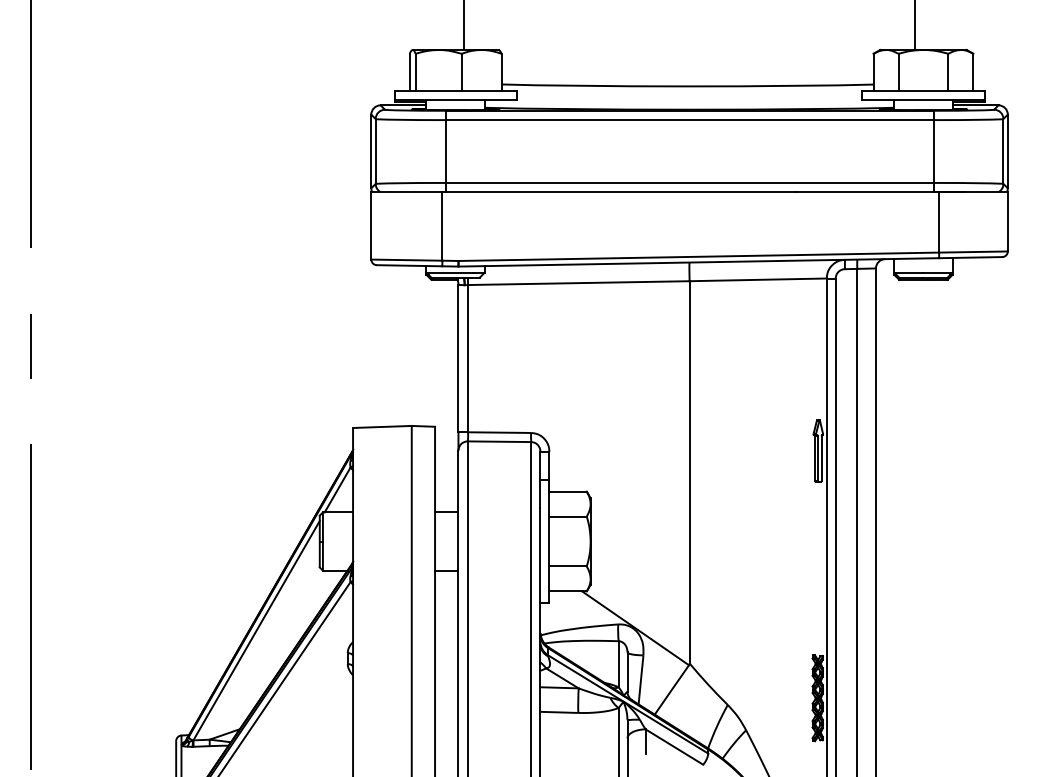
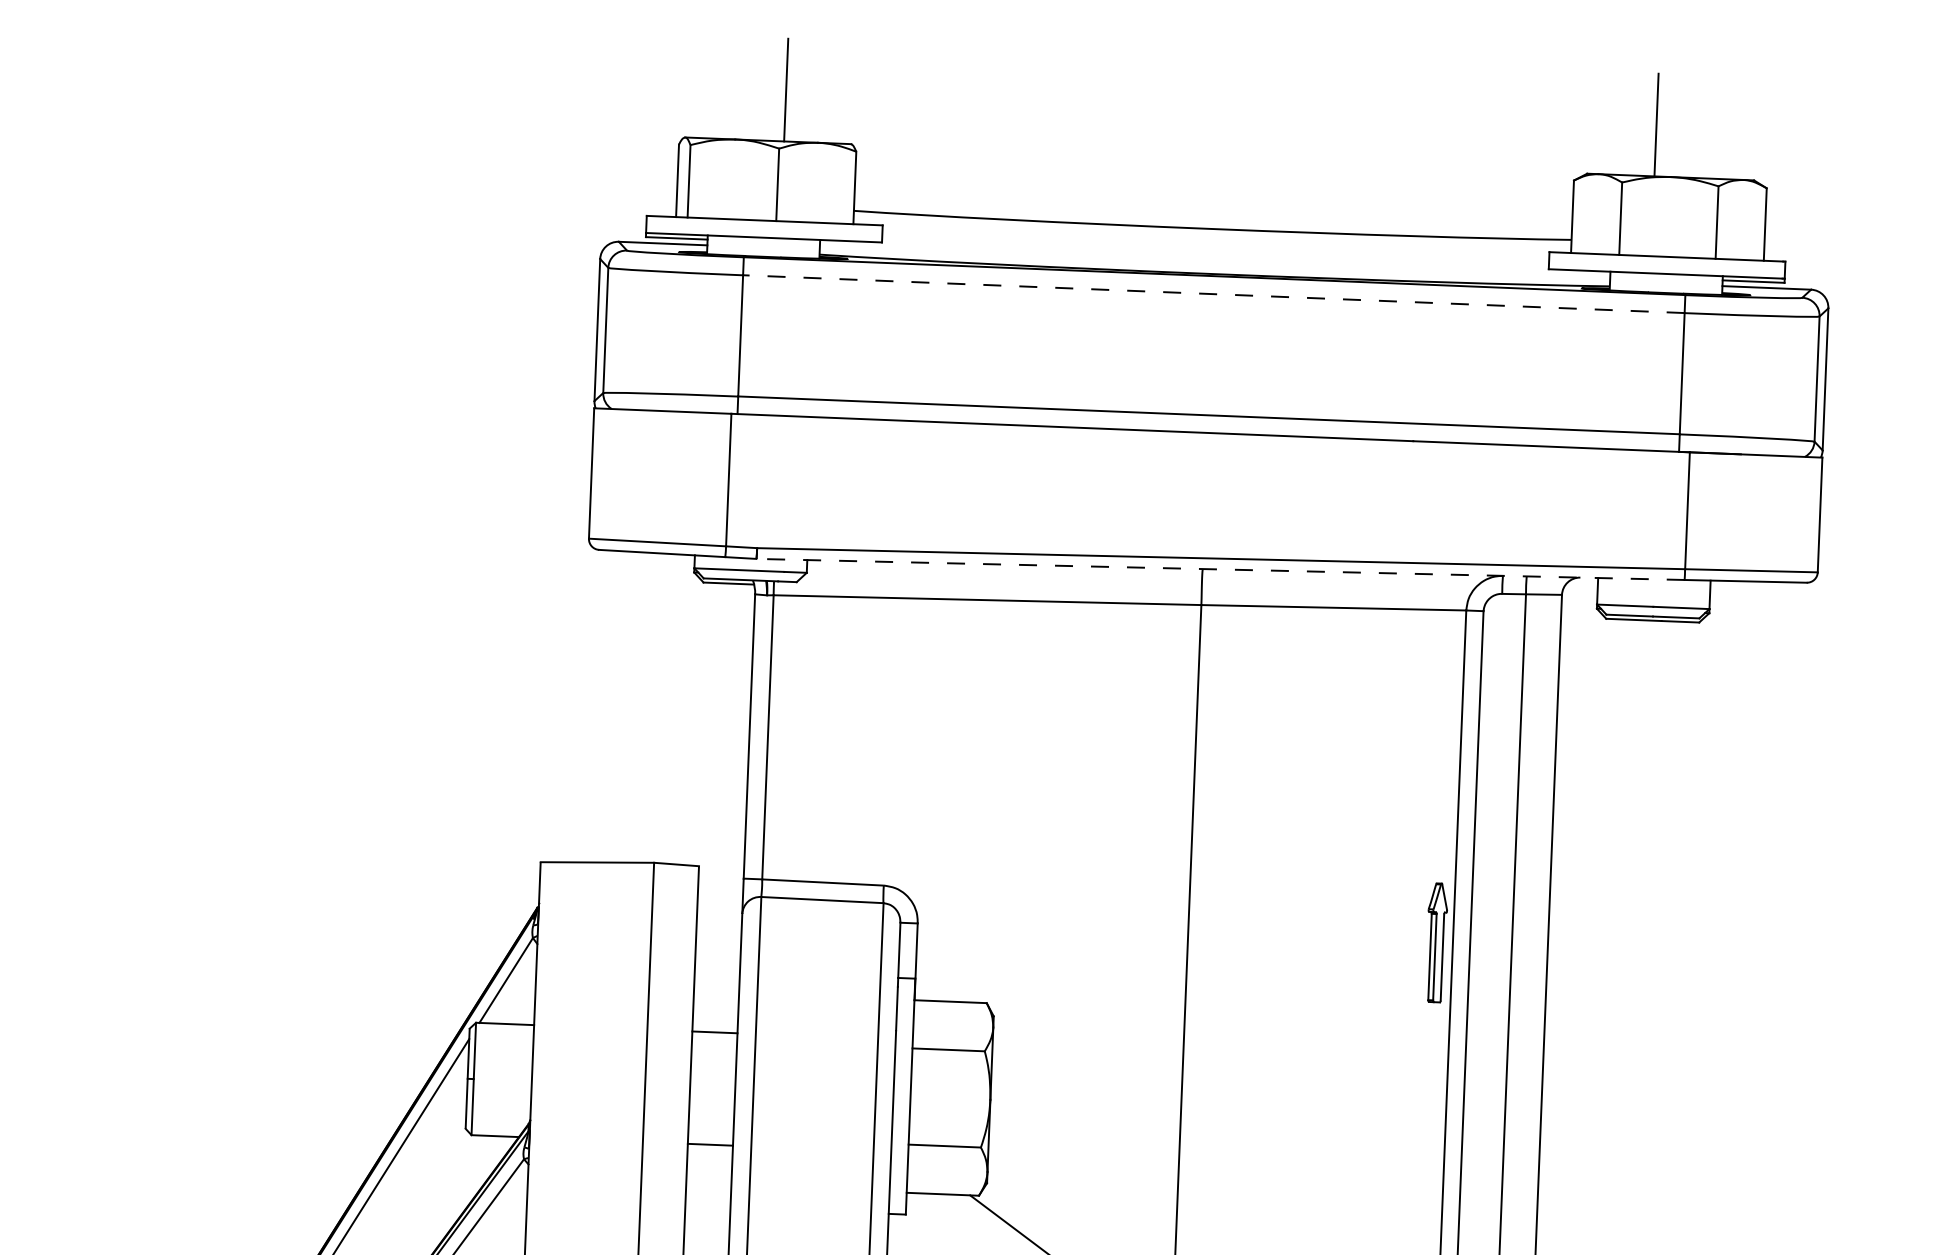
line: (689, 120) -> (1213, 294), solid -> dashed
line: (698, 262) -> (1220, 569), solid -> dashed

